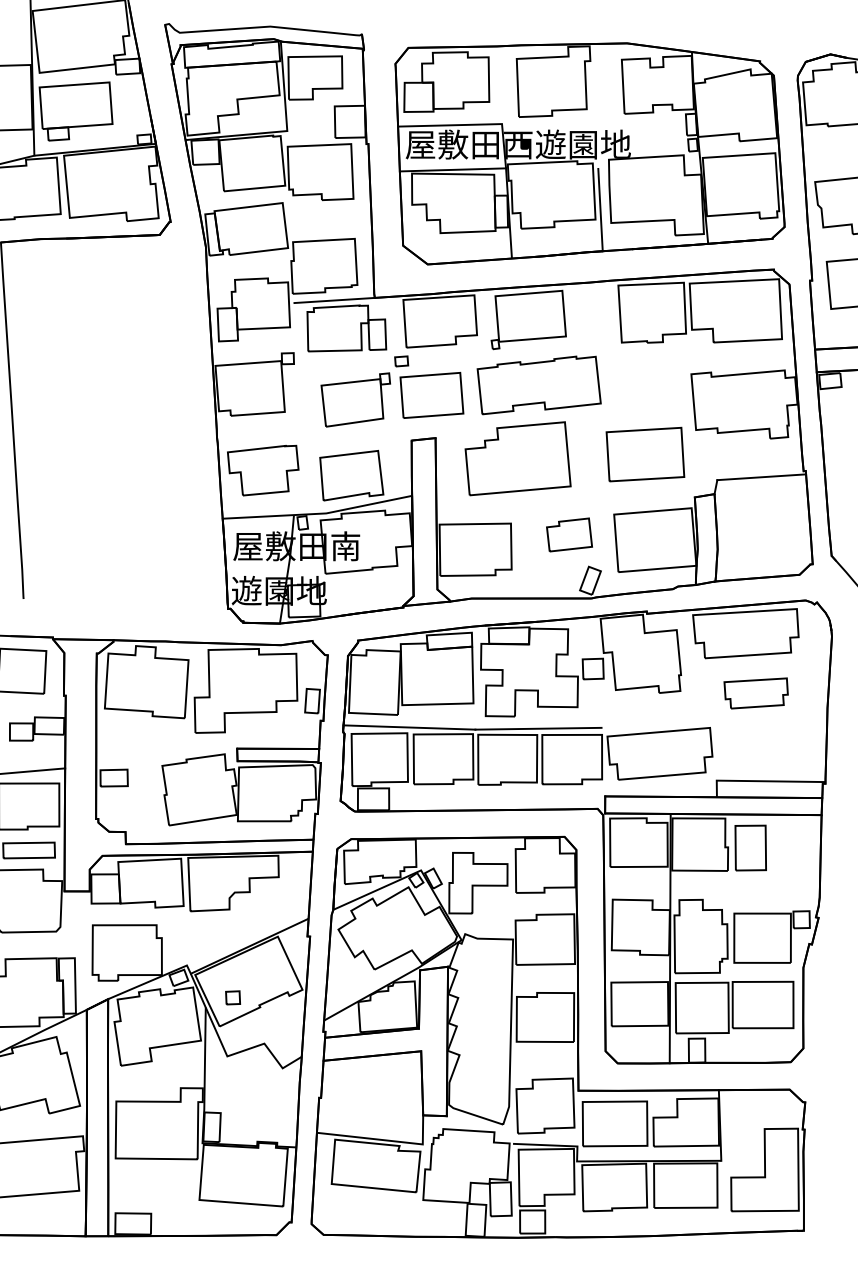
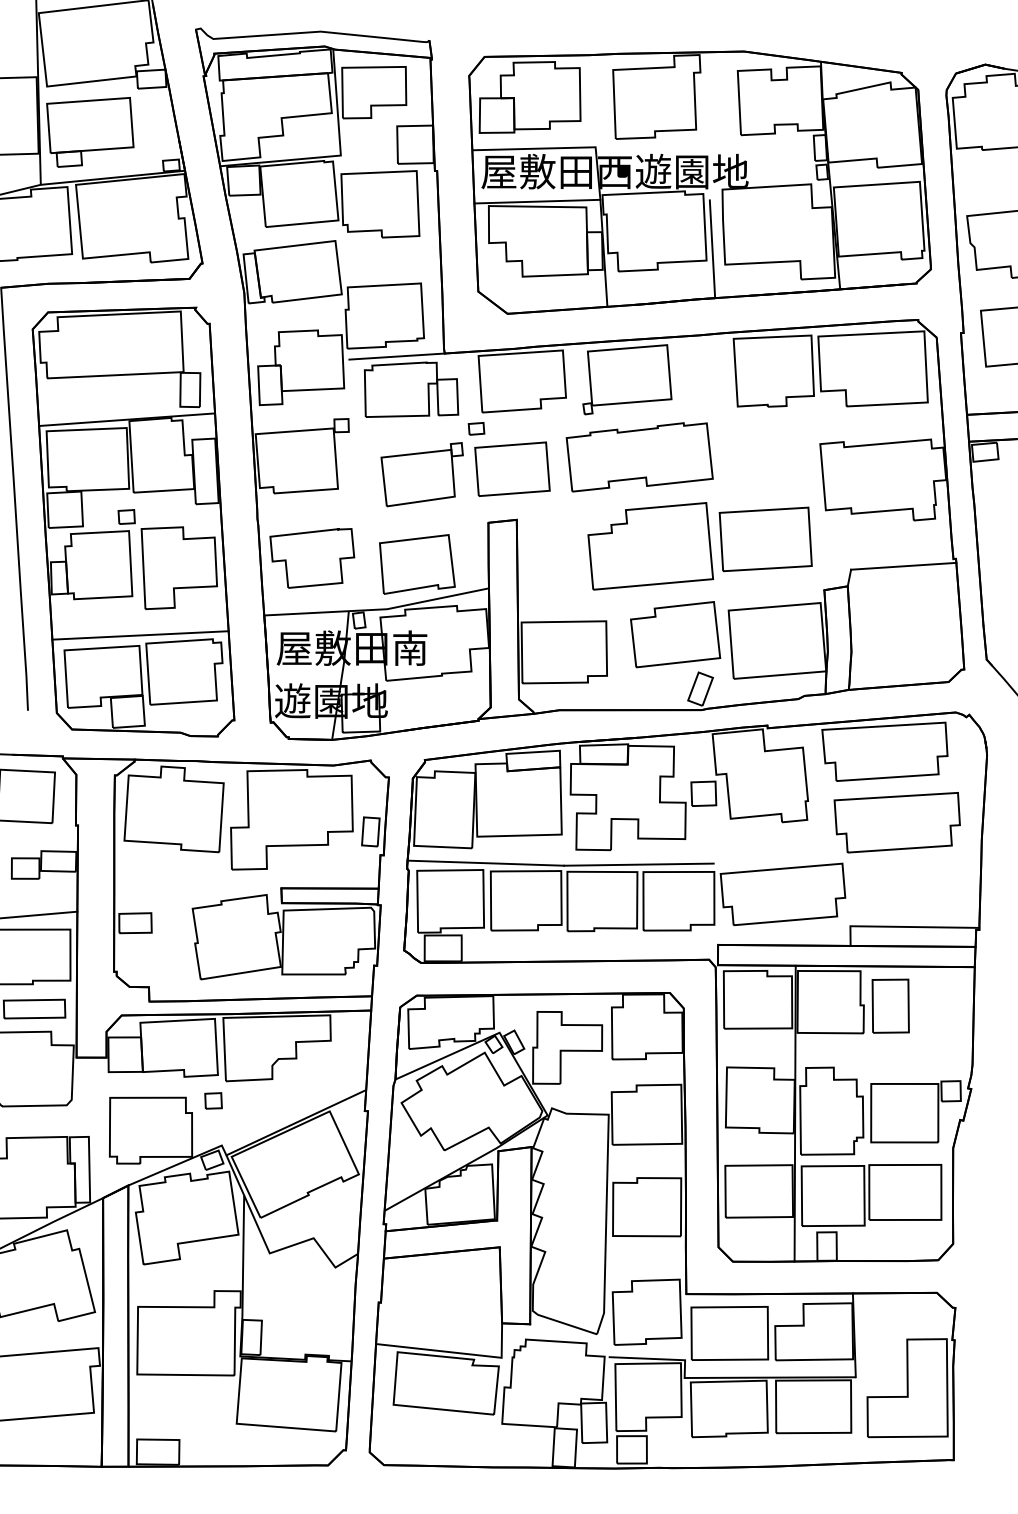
part: (112, 439) -> (133, 521), added
part: (517, 458) -> (650, 546), moved
part: (569, 534) -> (675, 634), size x1.67
part: (755, 693) -> (896, 822), size x1.67
part: (233, 997) -> (213, 1100), moved

